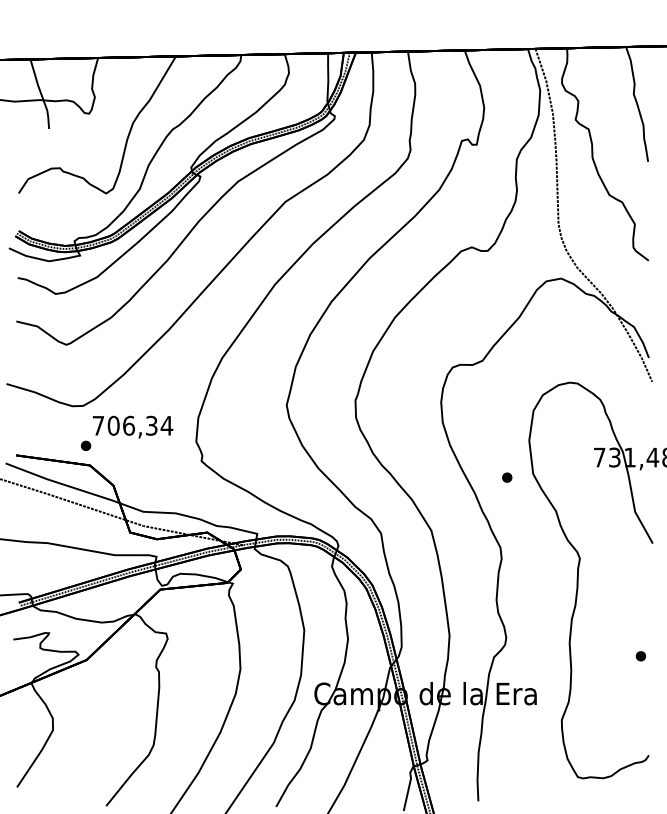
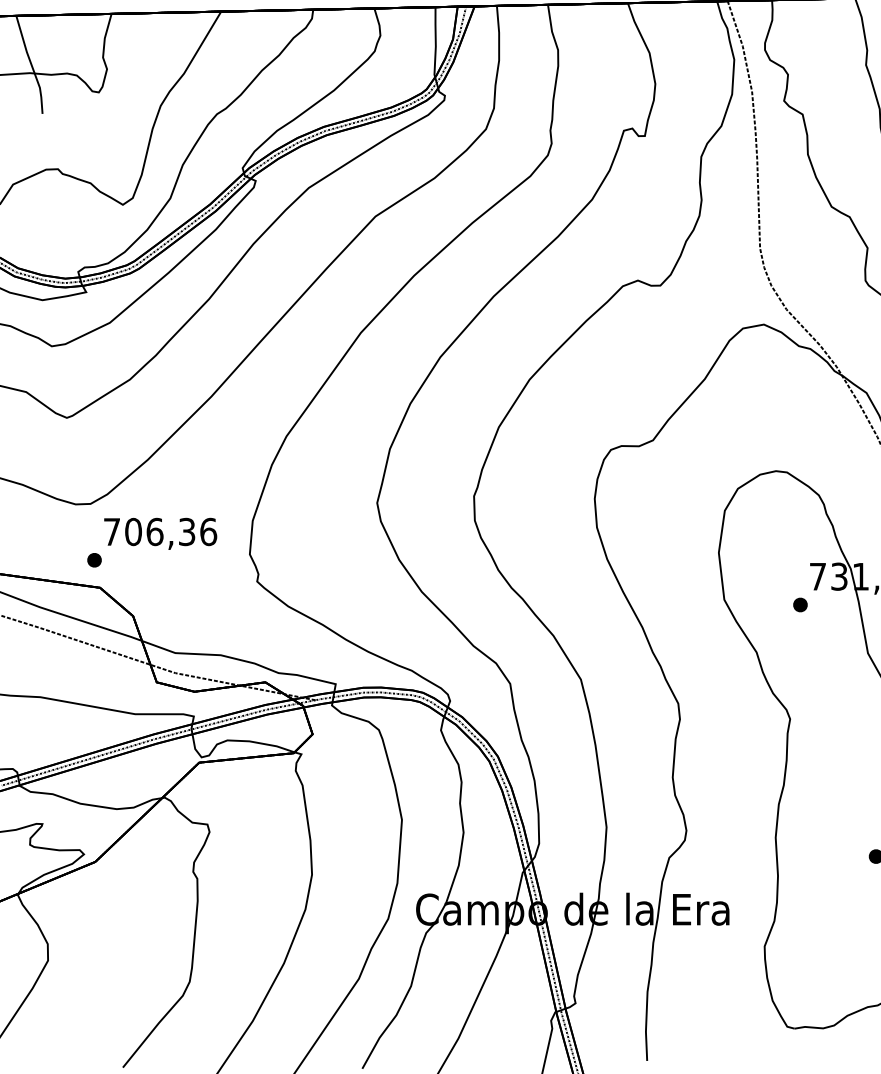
text: (166, 425) -> (207, 531), 706,34 -> 706,36
part: (507, 477) -> (800, 604), moved

